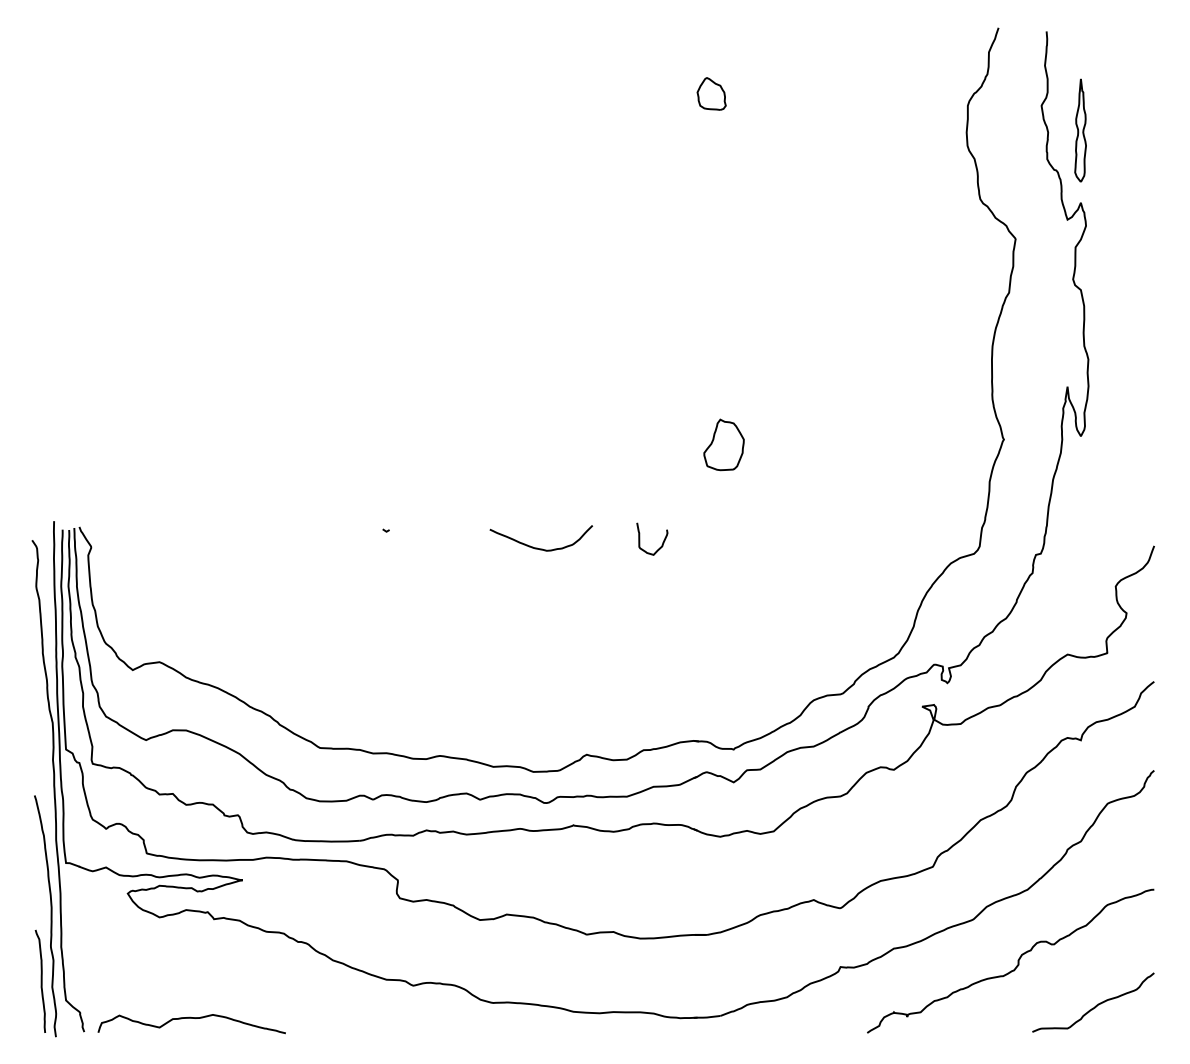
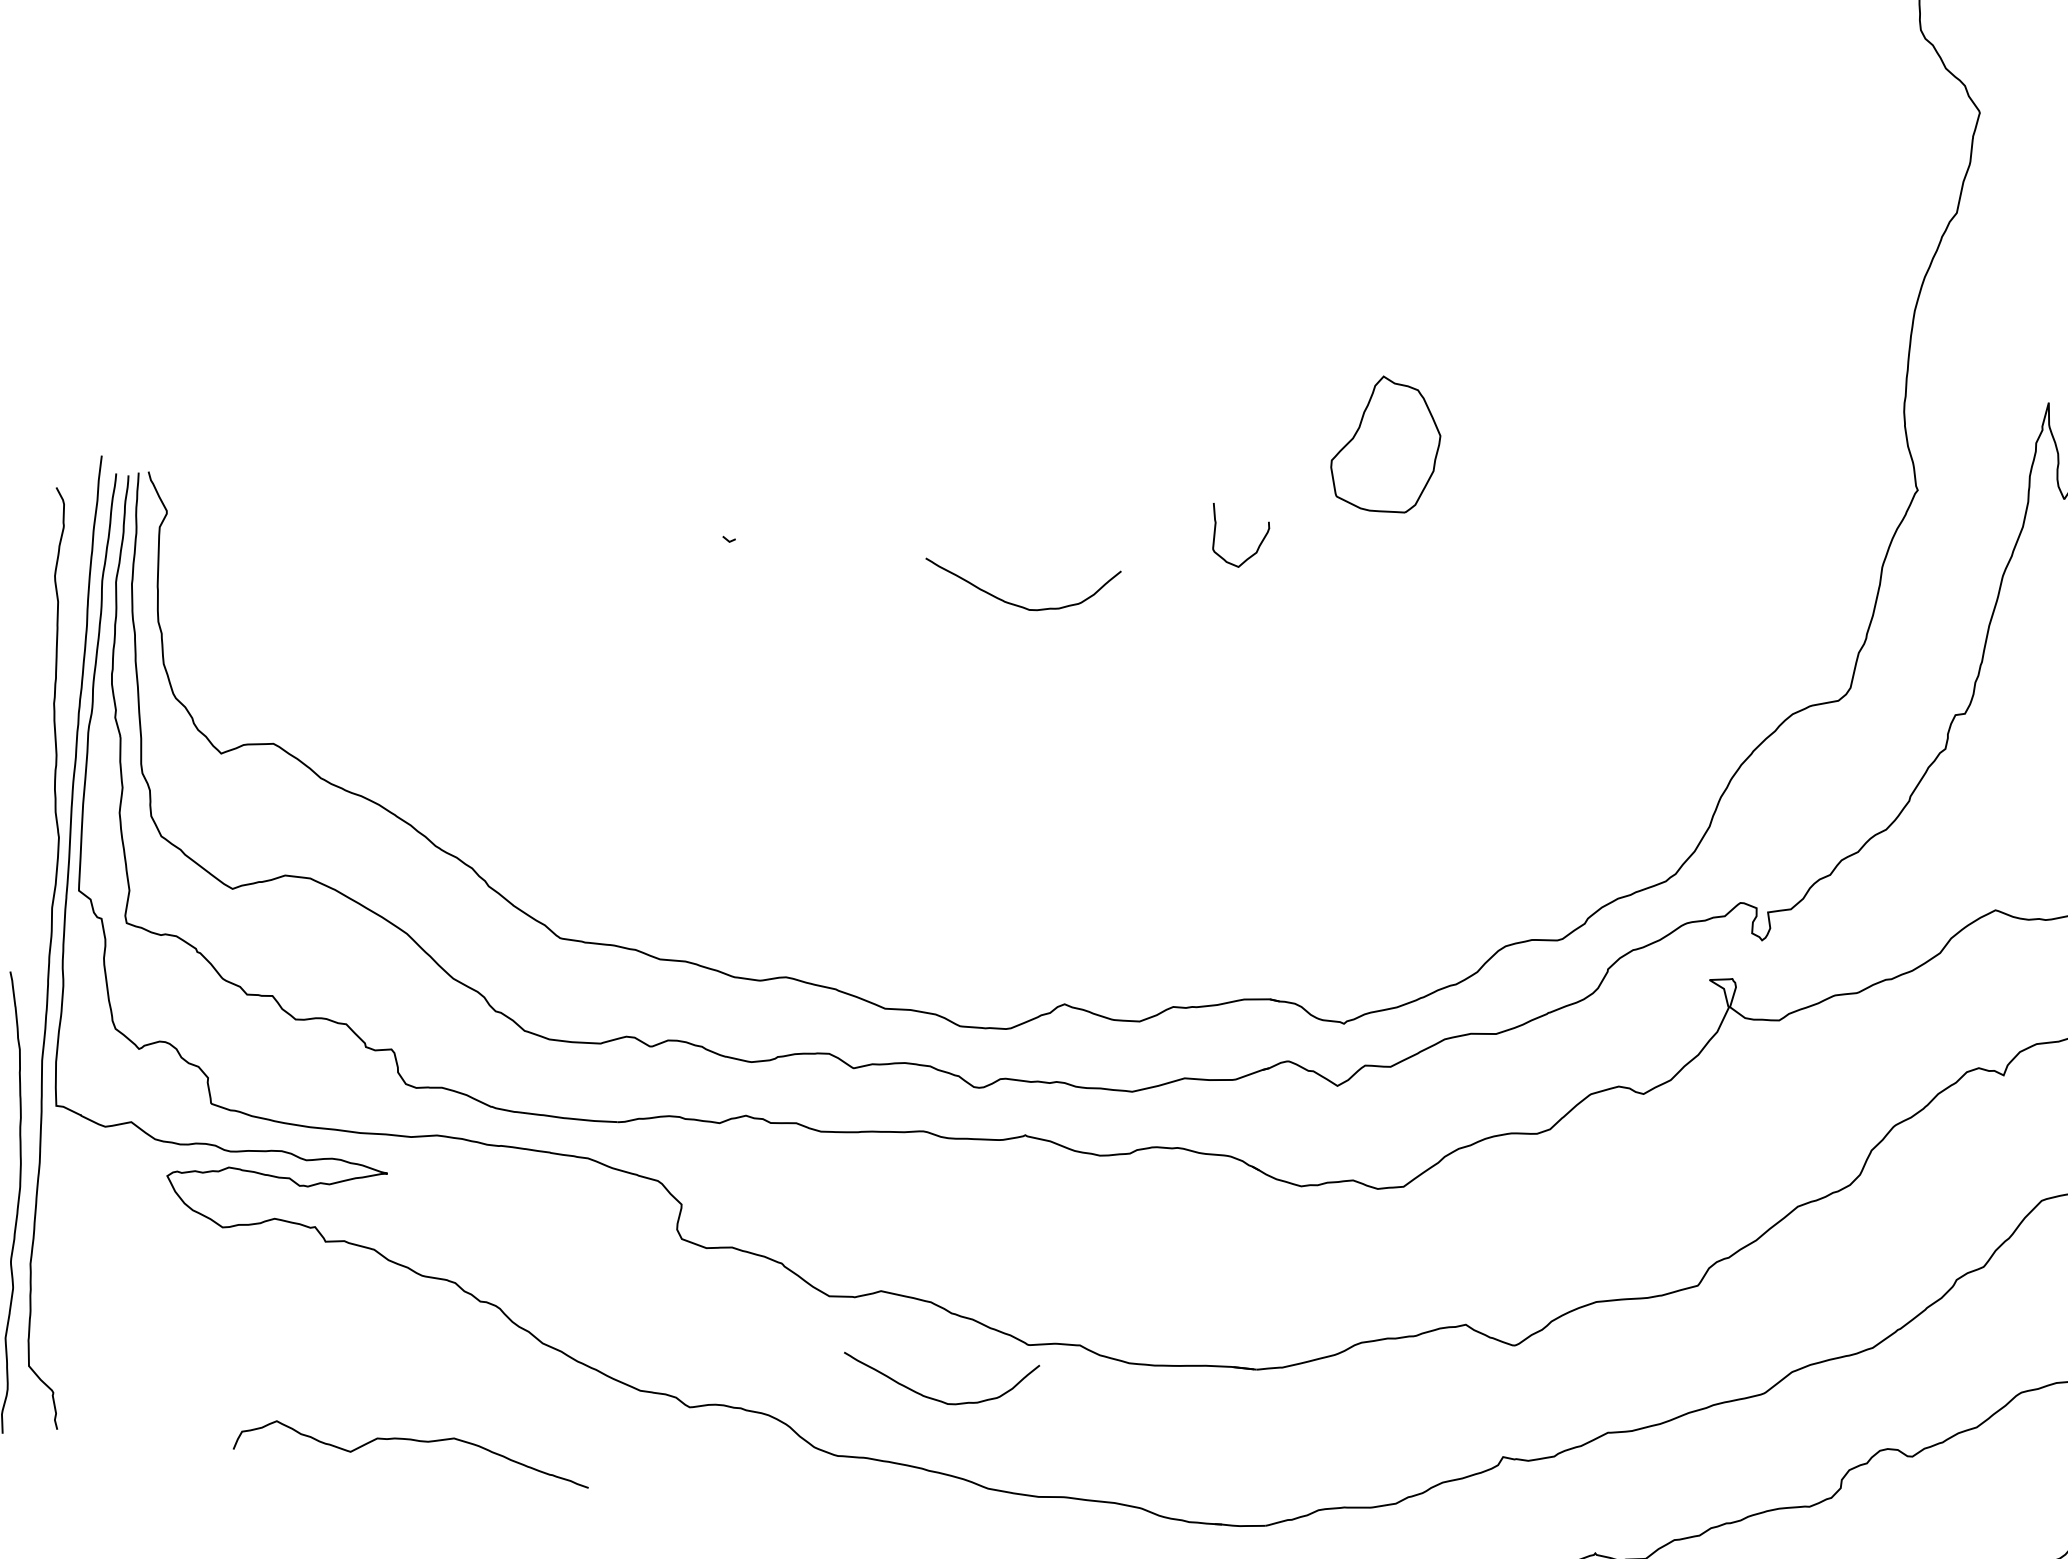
part: (723, 444) -> (1385, 443), size x1.4
curve: (662, 542) -> (1257, 545), moved
curve: (538, 966) -> (930, 1395), added
curve: (191, 1018) -> (412, 1441), moved

